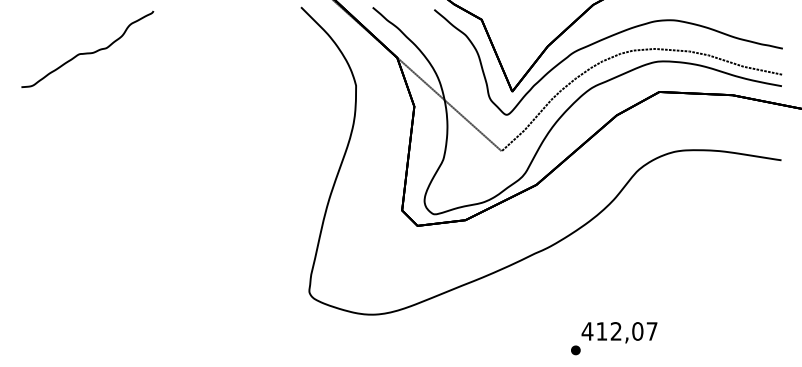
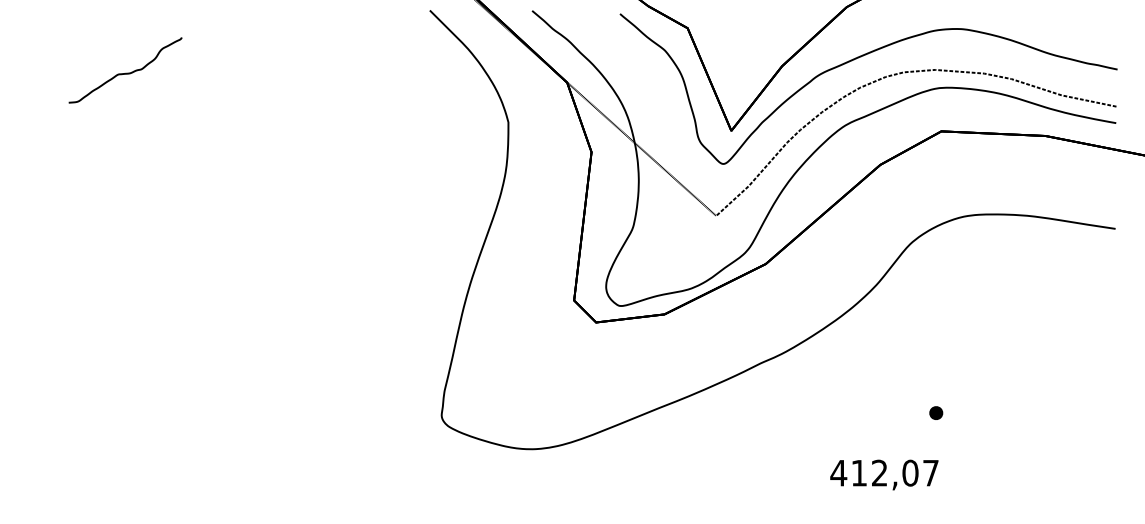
part: (87, 48) -> (125, 69), size x0.6
part: (575, 350) -> (935, 413), moved

